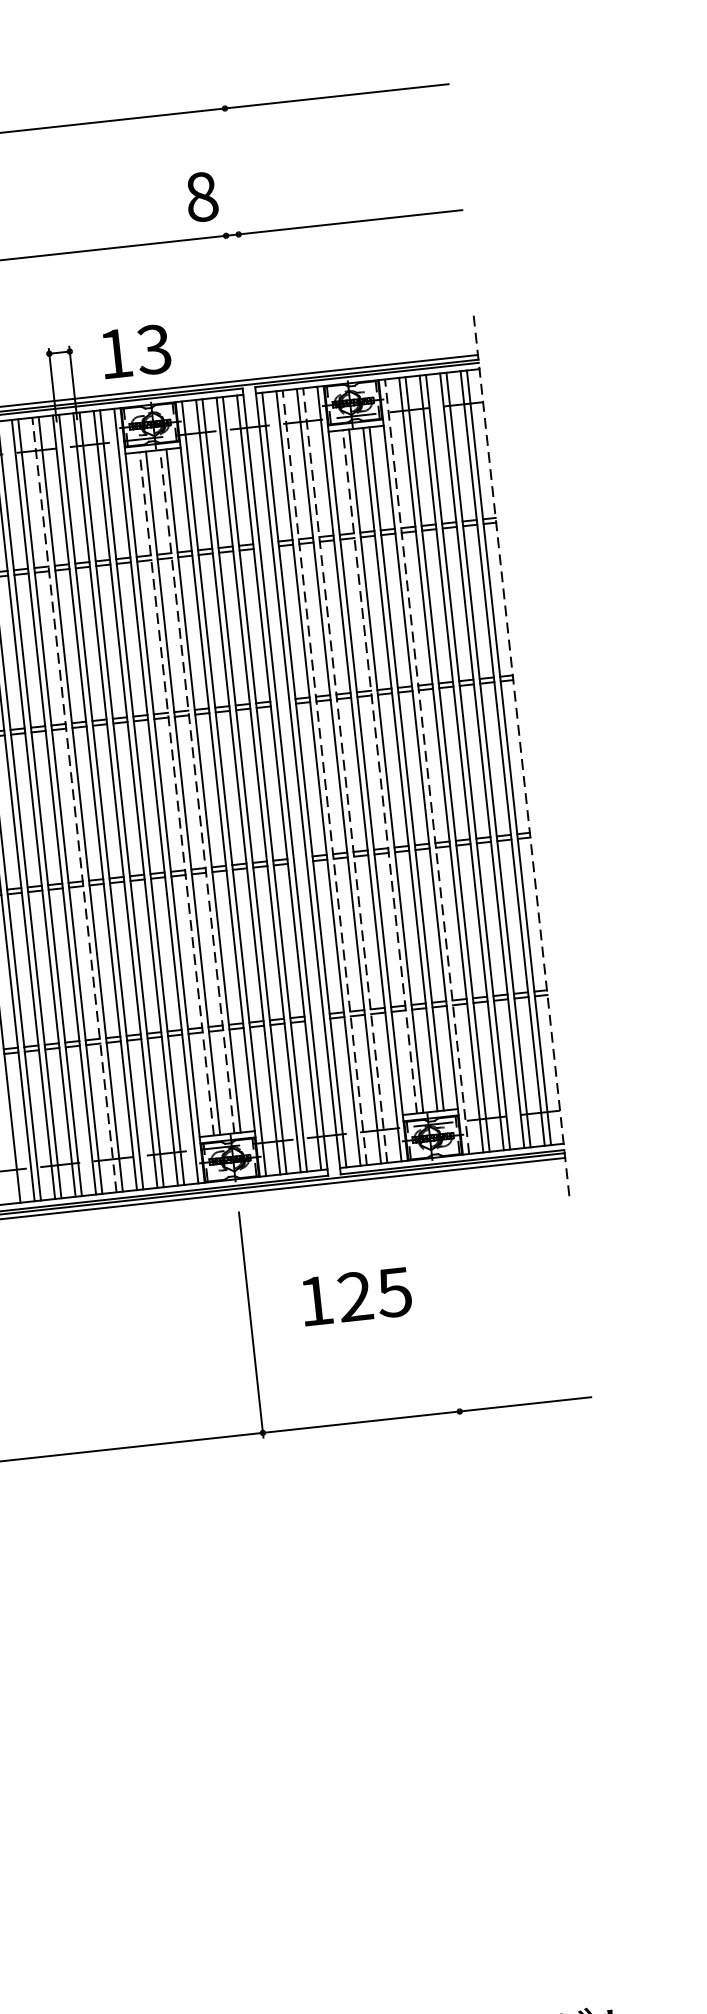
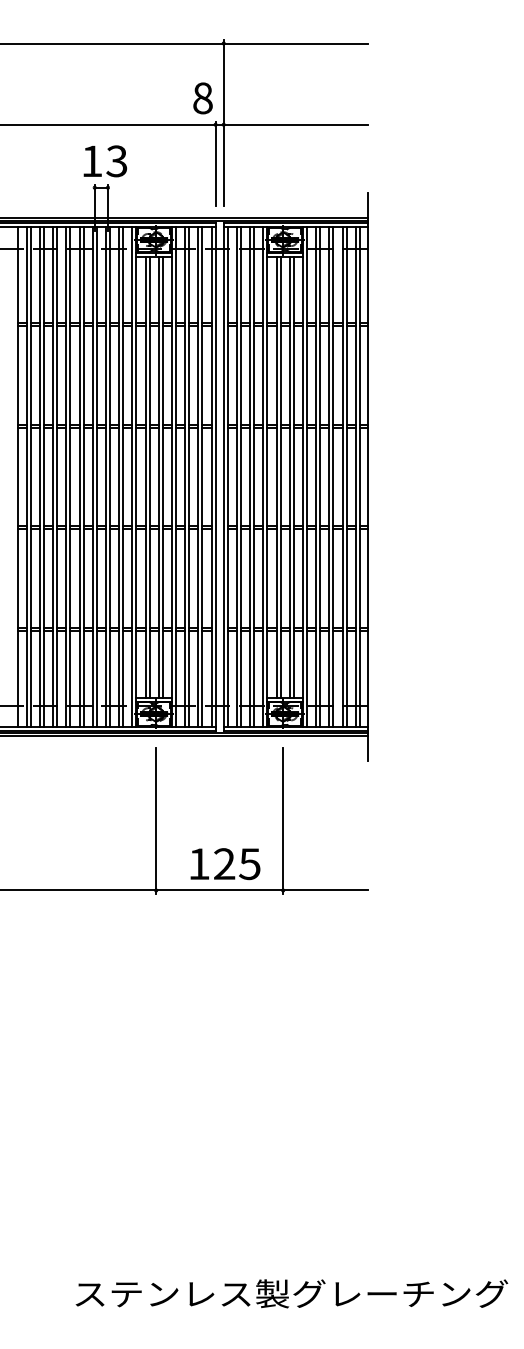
line: (238, 232) -> (223, 123), added
line: (232, 295) -> (215, 163), added
text: (136, 351) -> (105, 161), moved
line: (520, 757) -> (367, 477), dashed -> solid
line: (427, 767) -> (307, 477), dashed -> solid
line: (379, 770) -> (276, 476), dashed -> solid
line: (345, 776) -> (254, 477), dashed -> solid
line: (325, 778) -> (241, 477), dashed -> solid
line: (196, 790) -> (158, 476), dashed -> solid
line: (176, 792) -> (145, 476), dashed -> solid
line: (74, 805) -> (79, 477), dashed -> solid
text: (356, 1297) -> (225, 864), moved
line: (448, 1302) -> (283, 820), added

